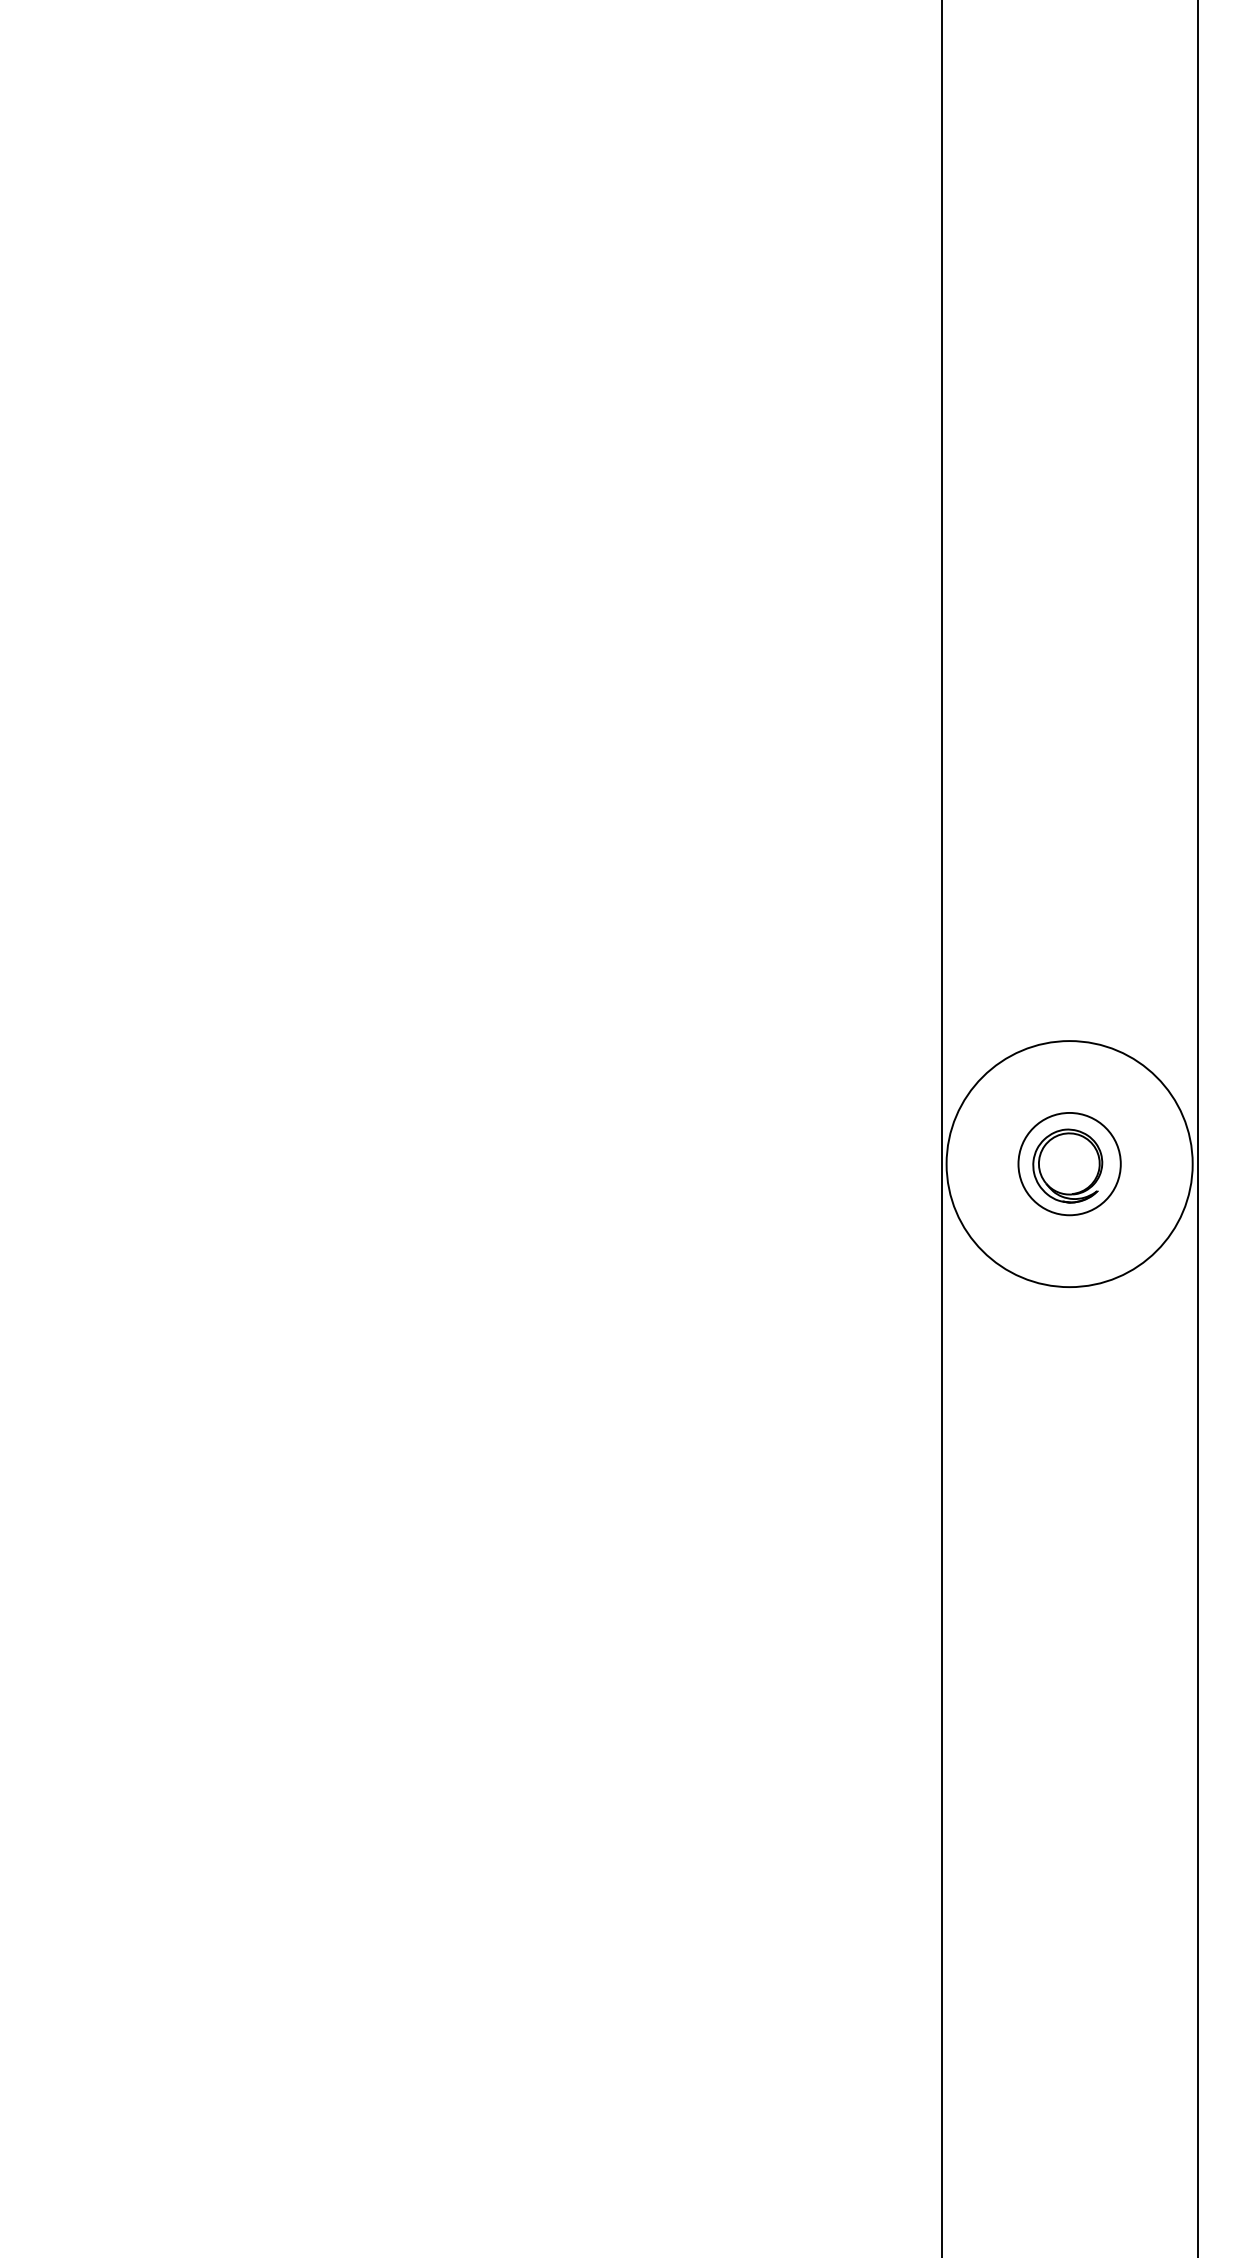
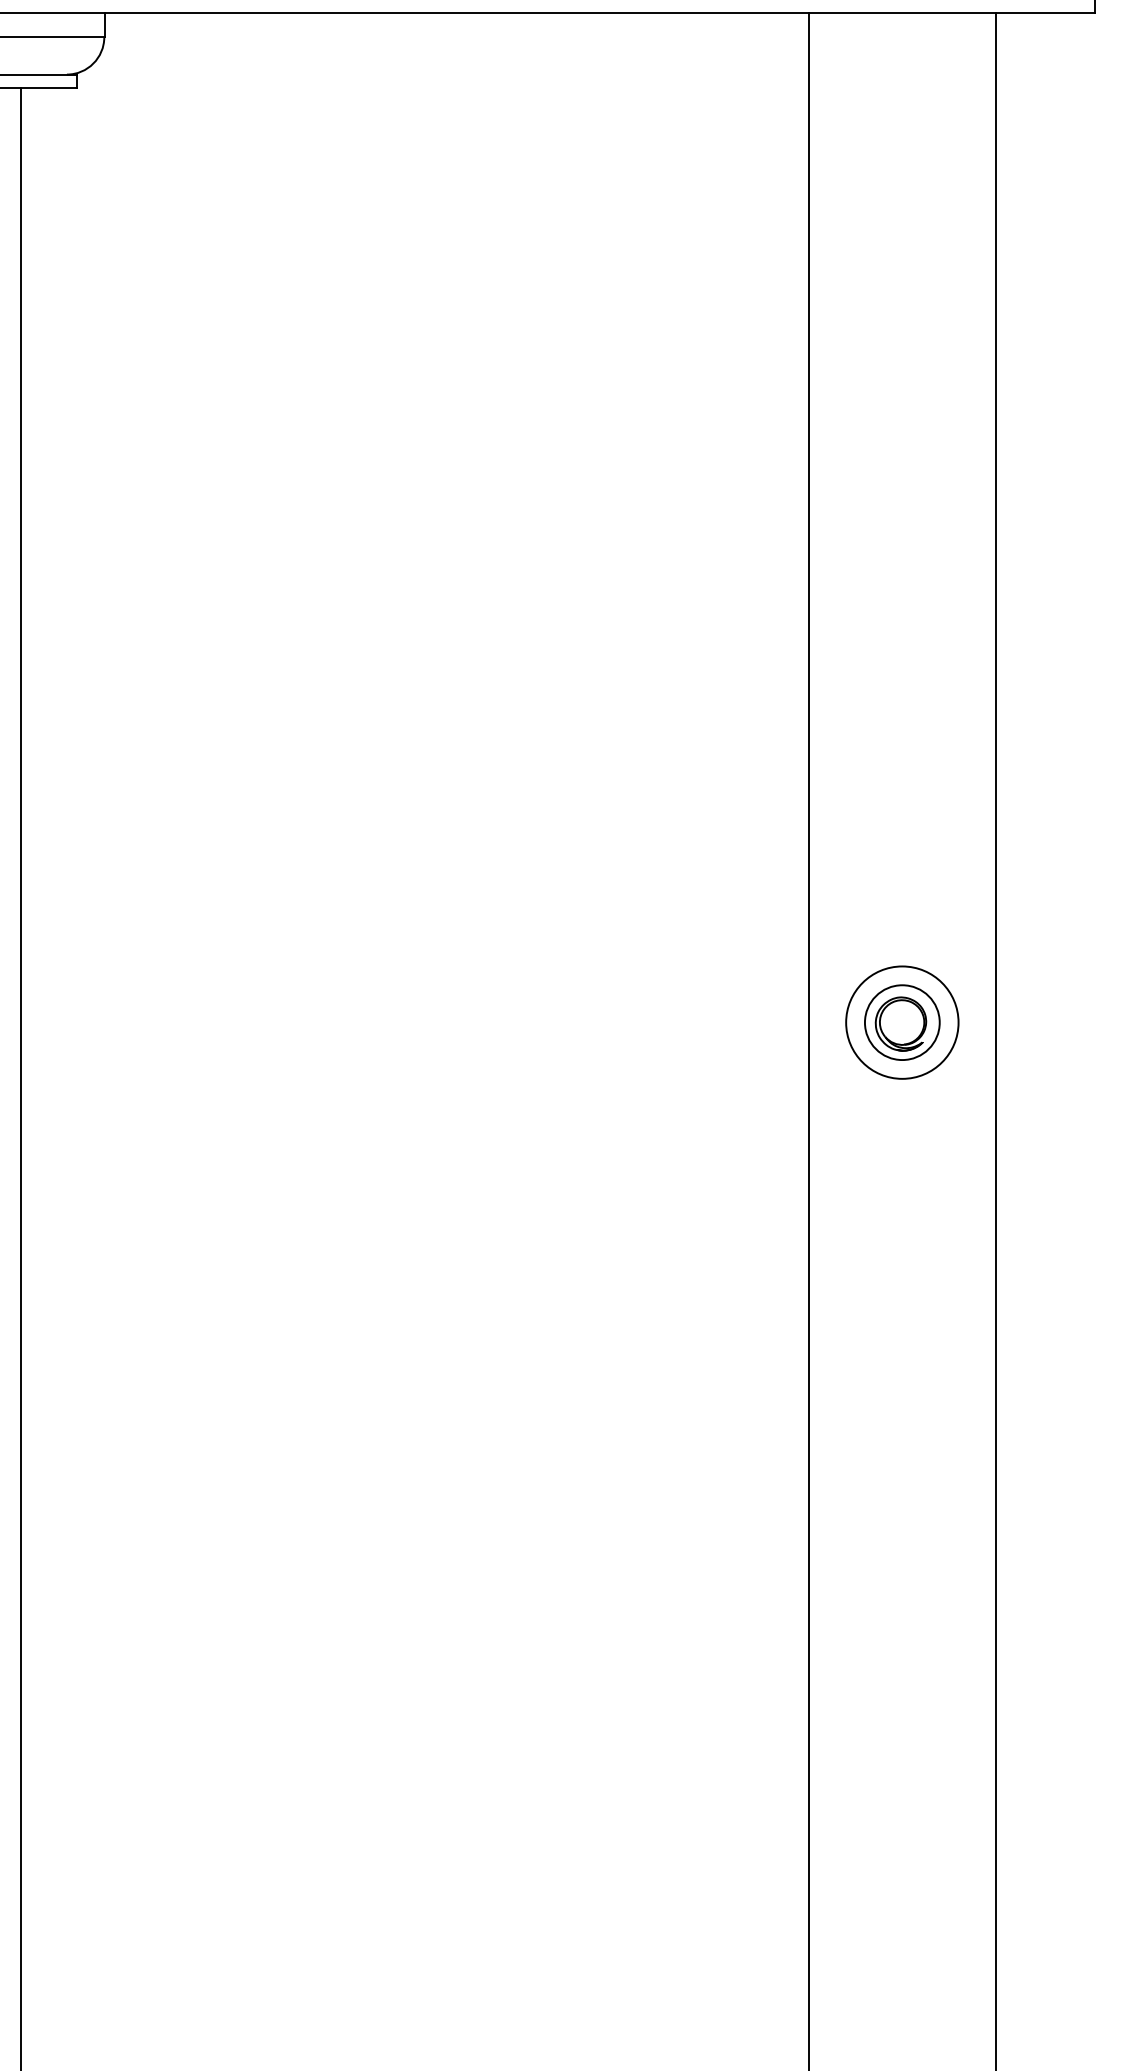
circle: (1069, 1163) -> (902, 1022), size x0.62

